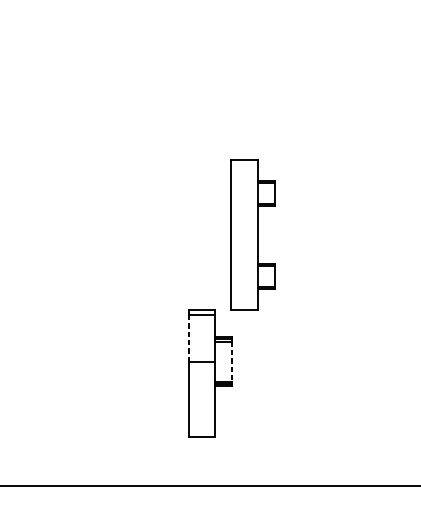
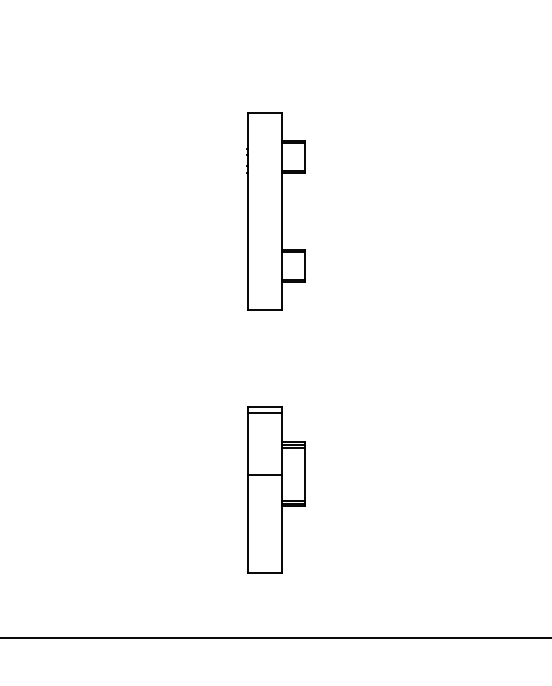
part: (252, 235) -> (275, 211), moved
line: (188, 338) -> (247, 443), dashed -> solid
line: (232, 361) -> (304, 474), dashed -> solid

